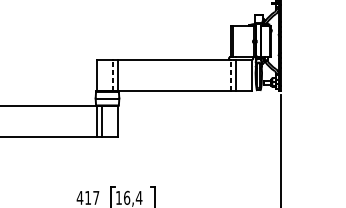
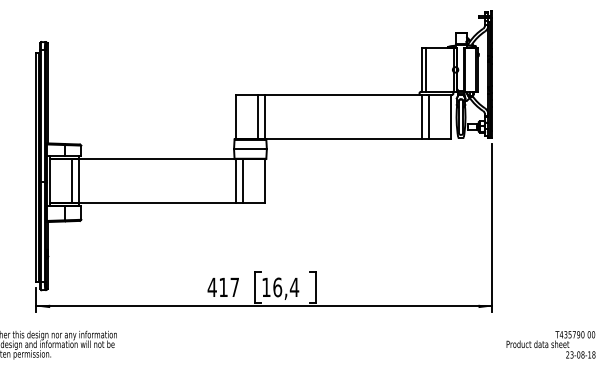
line: (112, 75) -> (257, 116), dashed -> solid
line: (231, 75) -> (422, 116), dashed -> solid

